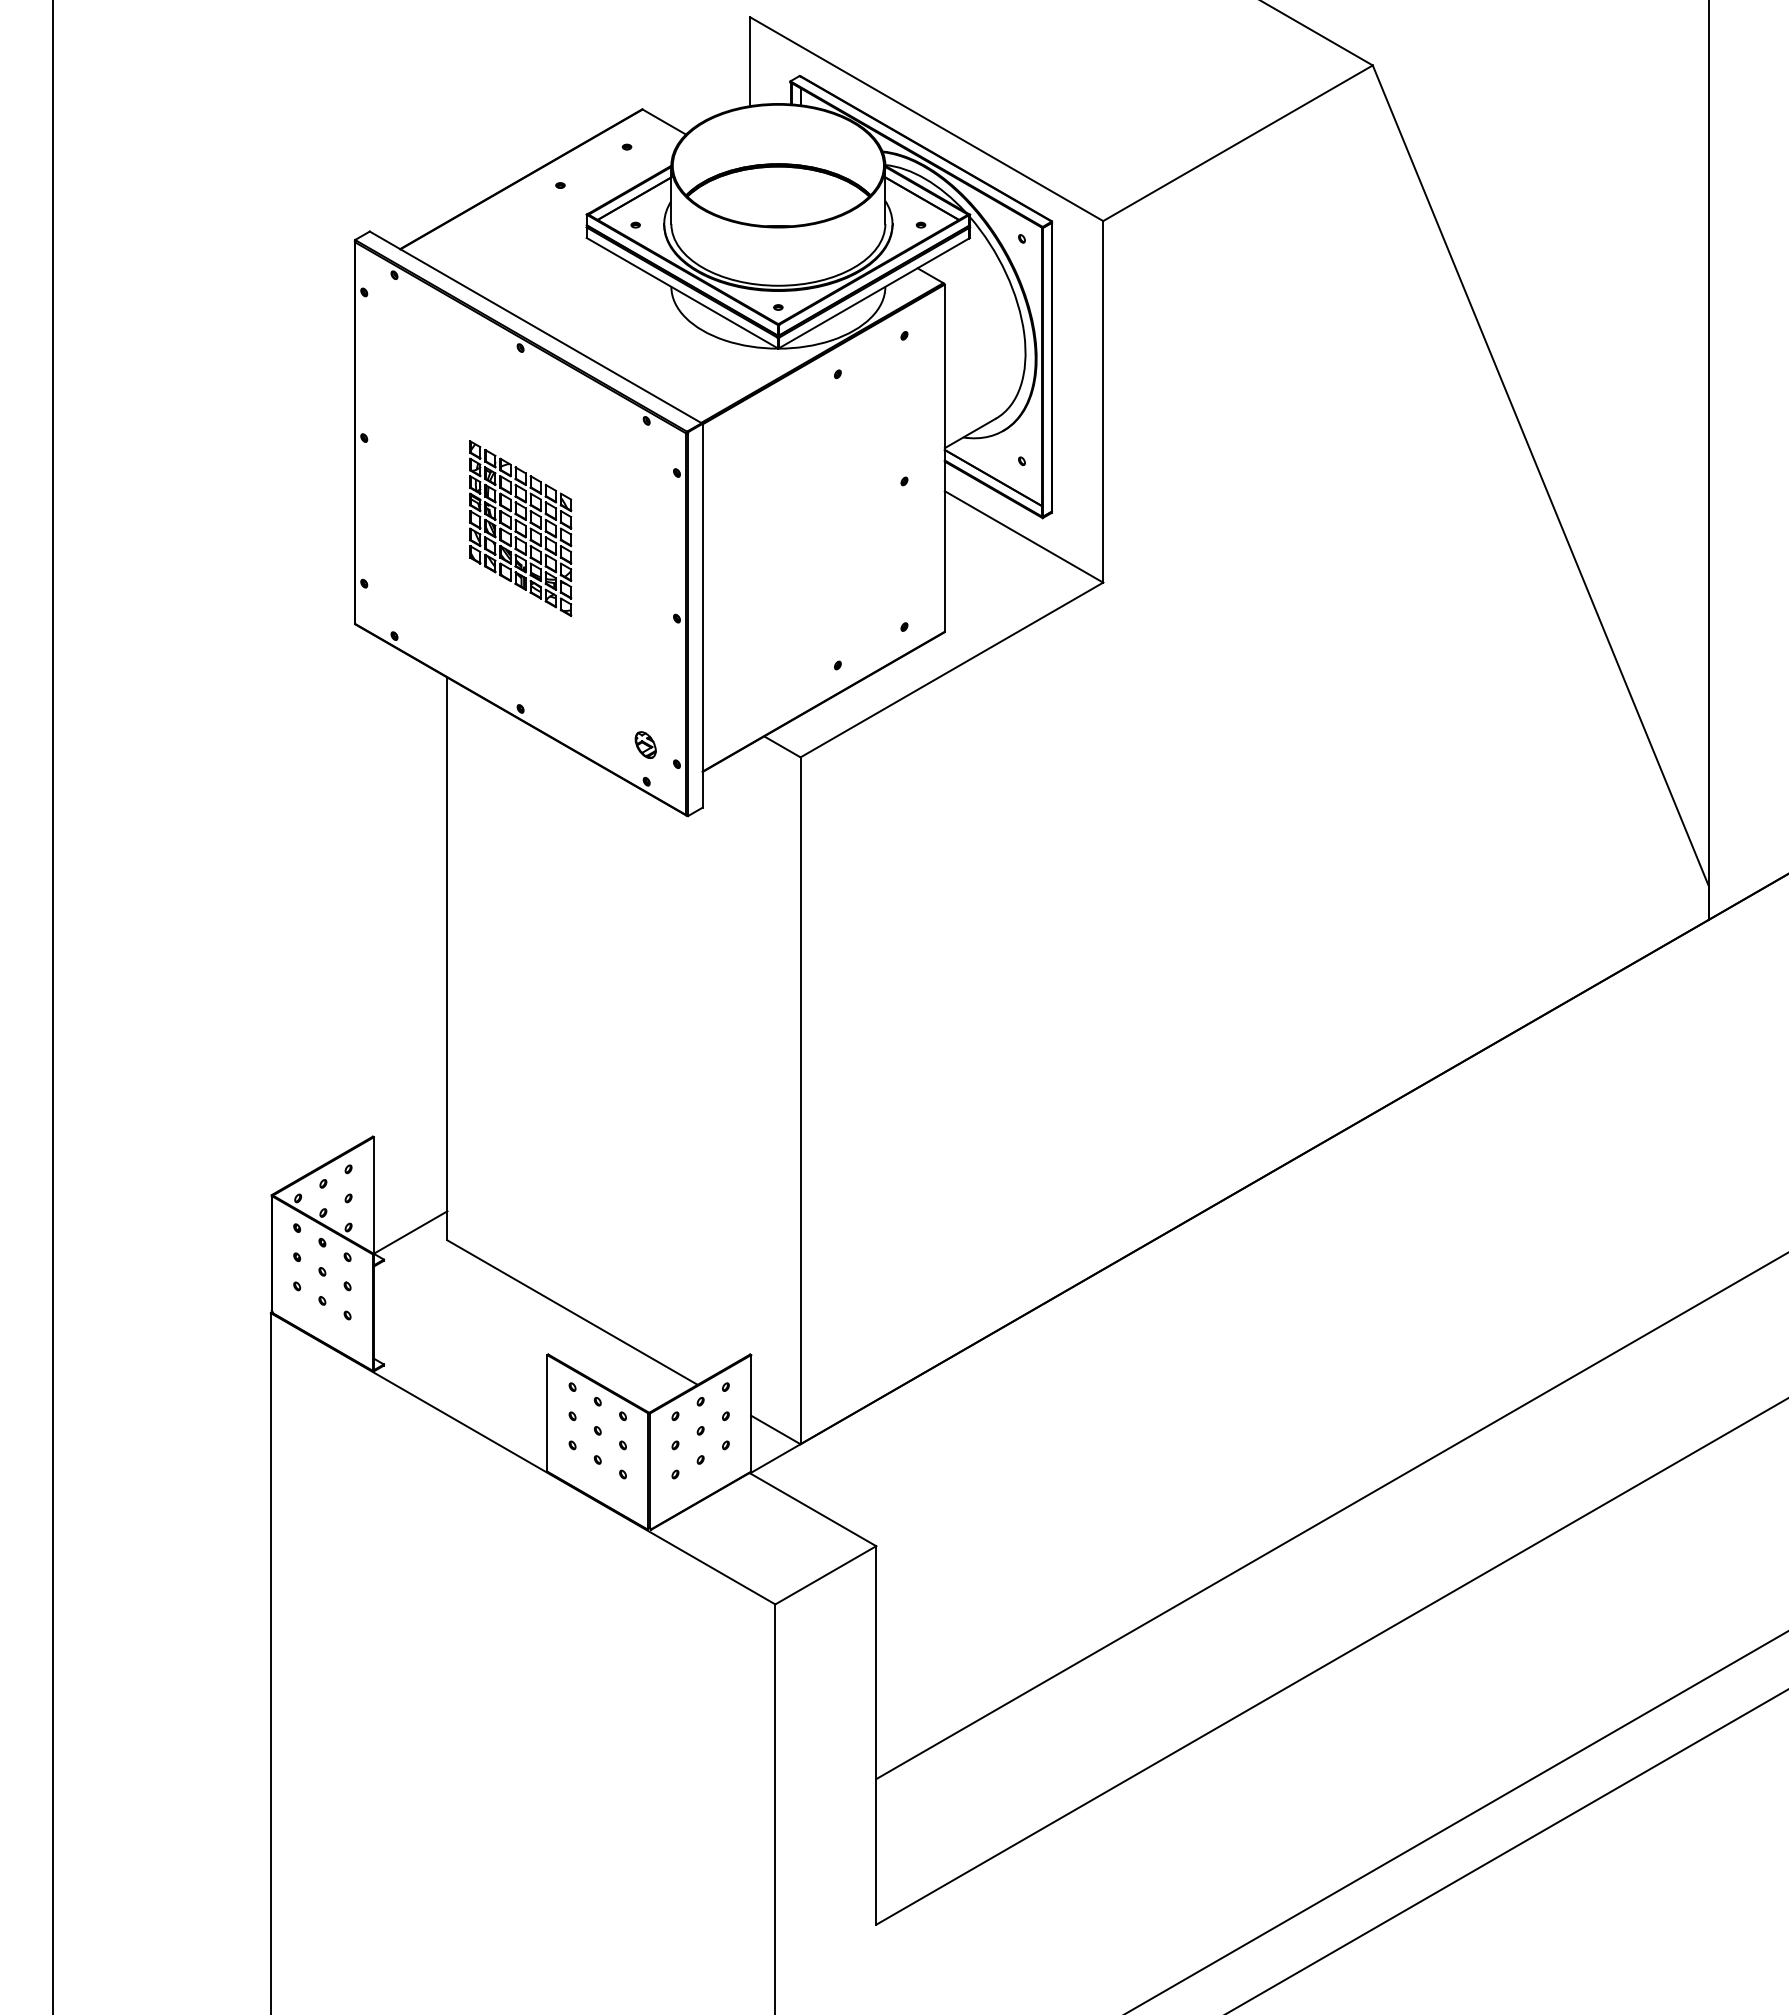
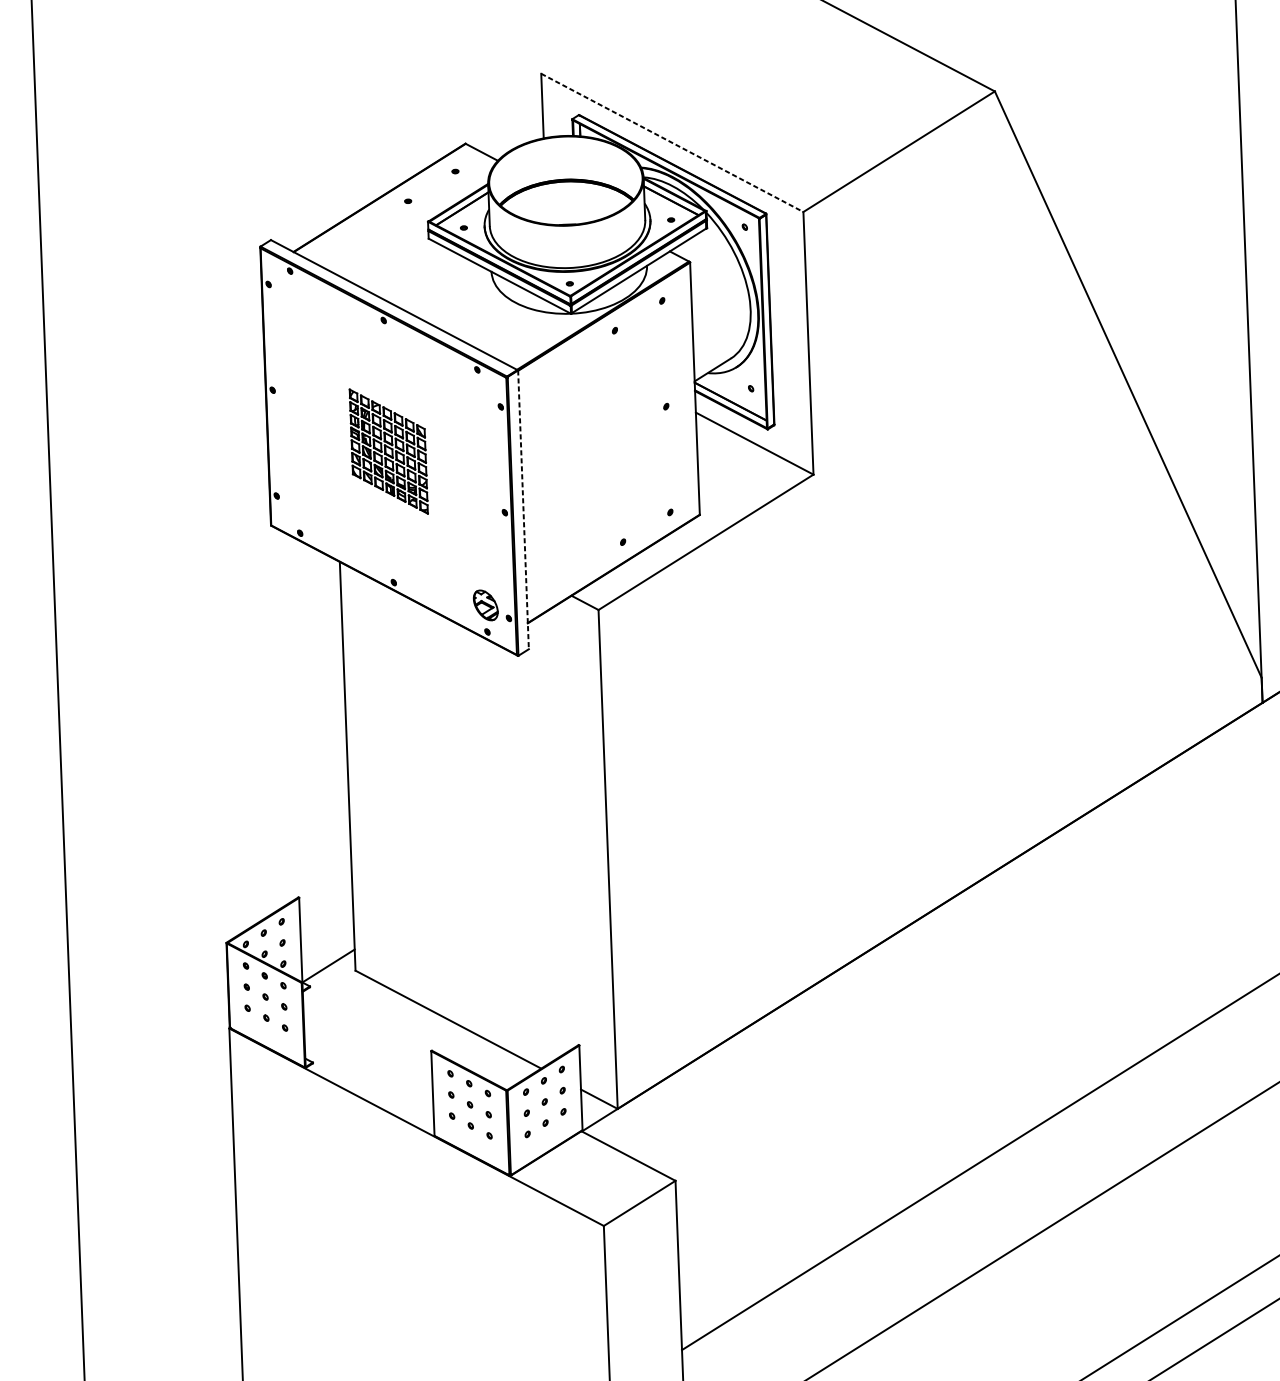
line: (926, 119) -> (672, 143), solid -> dashed
line: (702, 615) -> (523, 509), solid -> dashed
part: (645, 744) -> (485, 604), size x1.6

